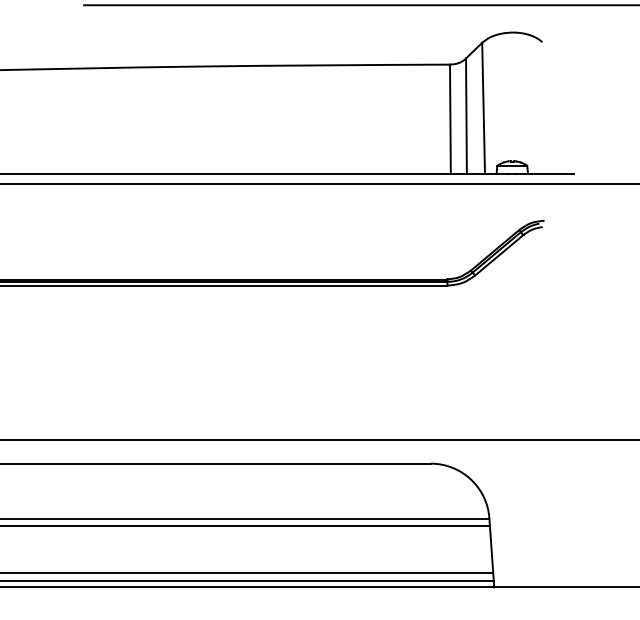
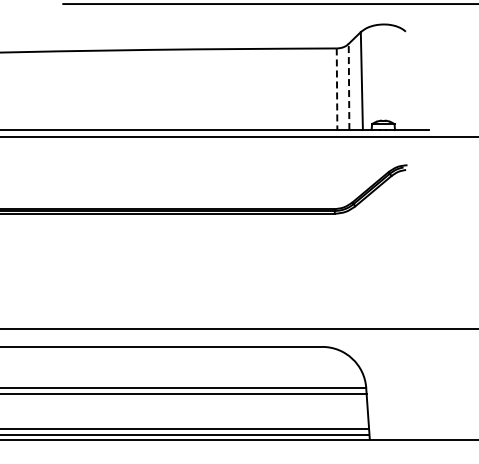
line: (467, 115) -> (349, 86), solid -> dashed
line: (451, 119) -> (337, 89), solid -> dashed

